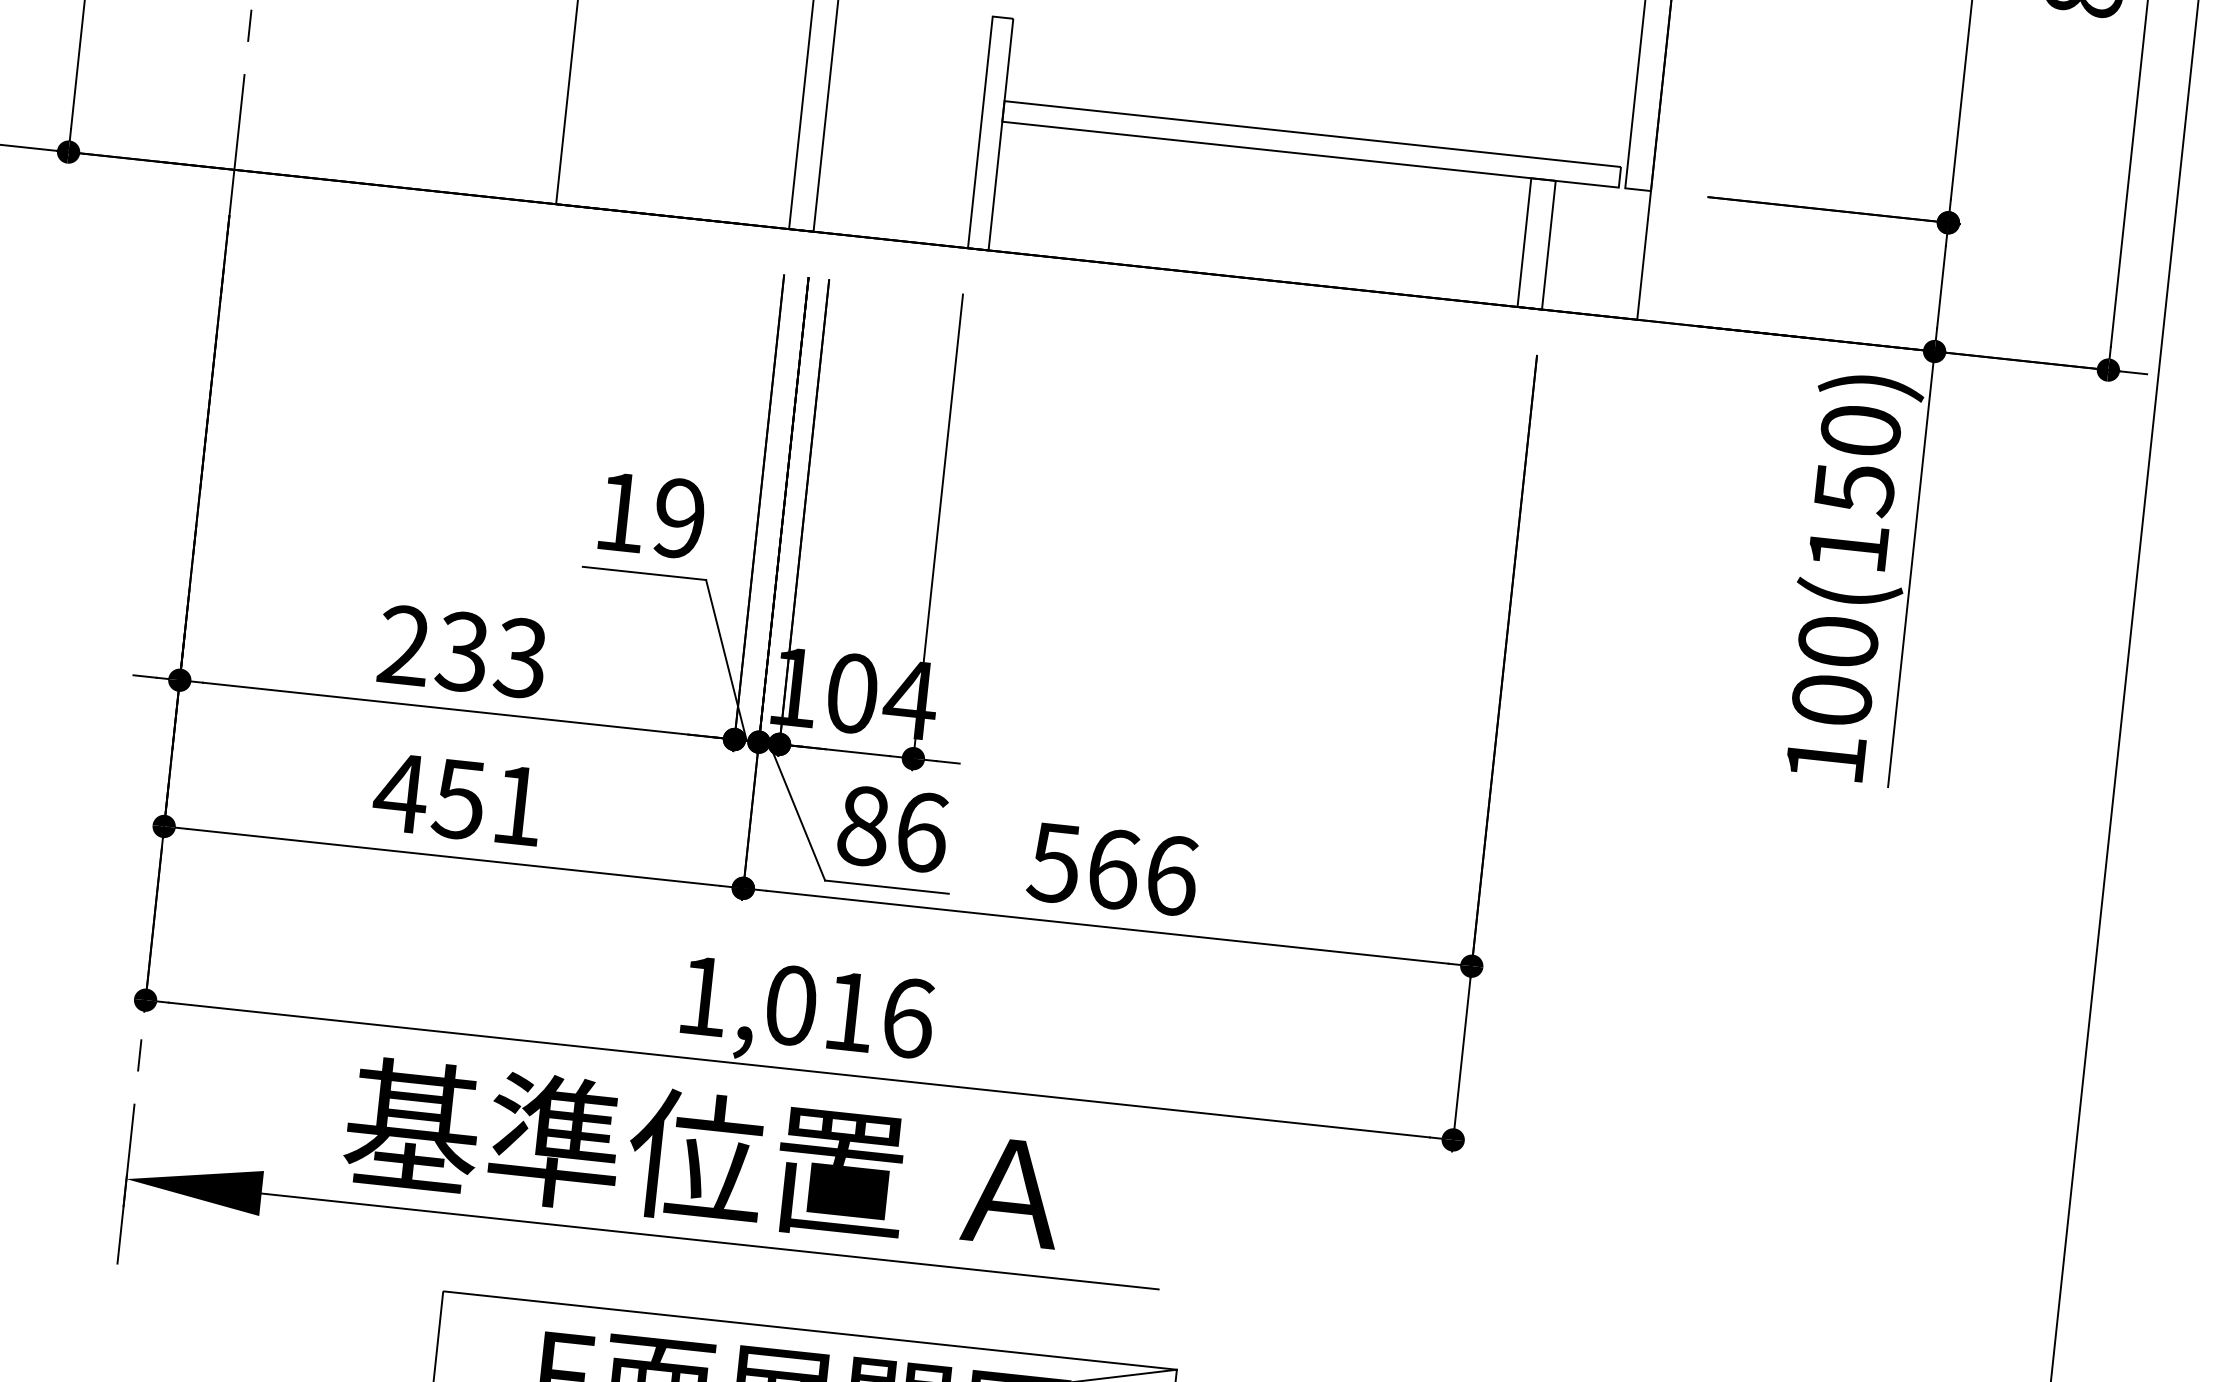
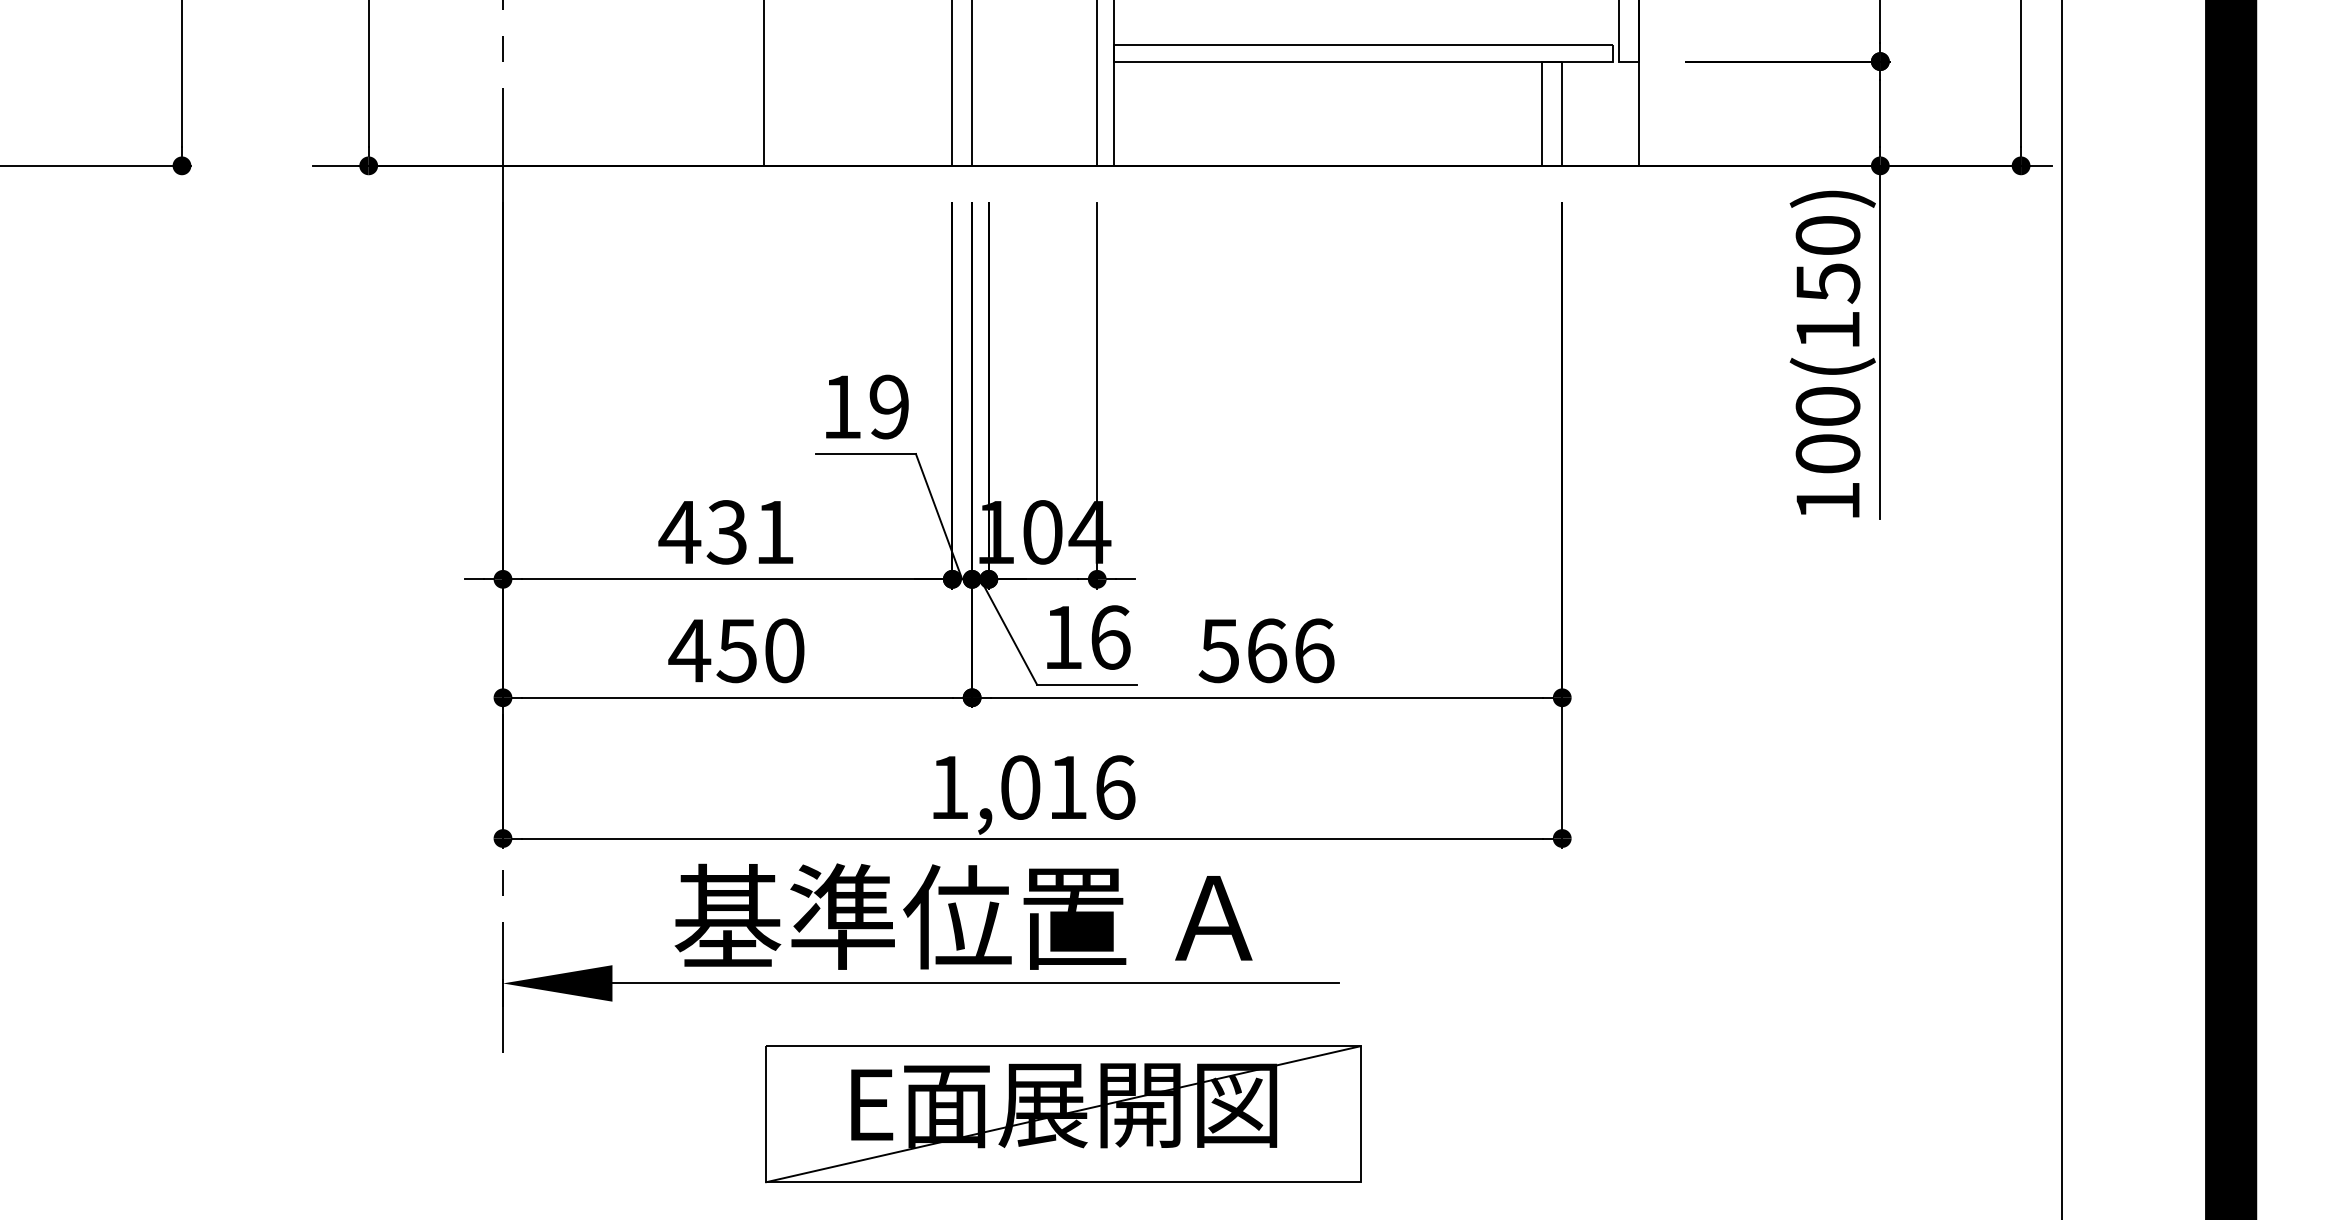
text: (460, 651) -> (725, 532), 233 -> 431
text: (517, 805) -> (784, 650), 451 -> 450
text: (864, 825) -> (1063, 637), 86 -> 16

